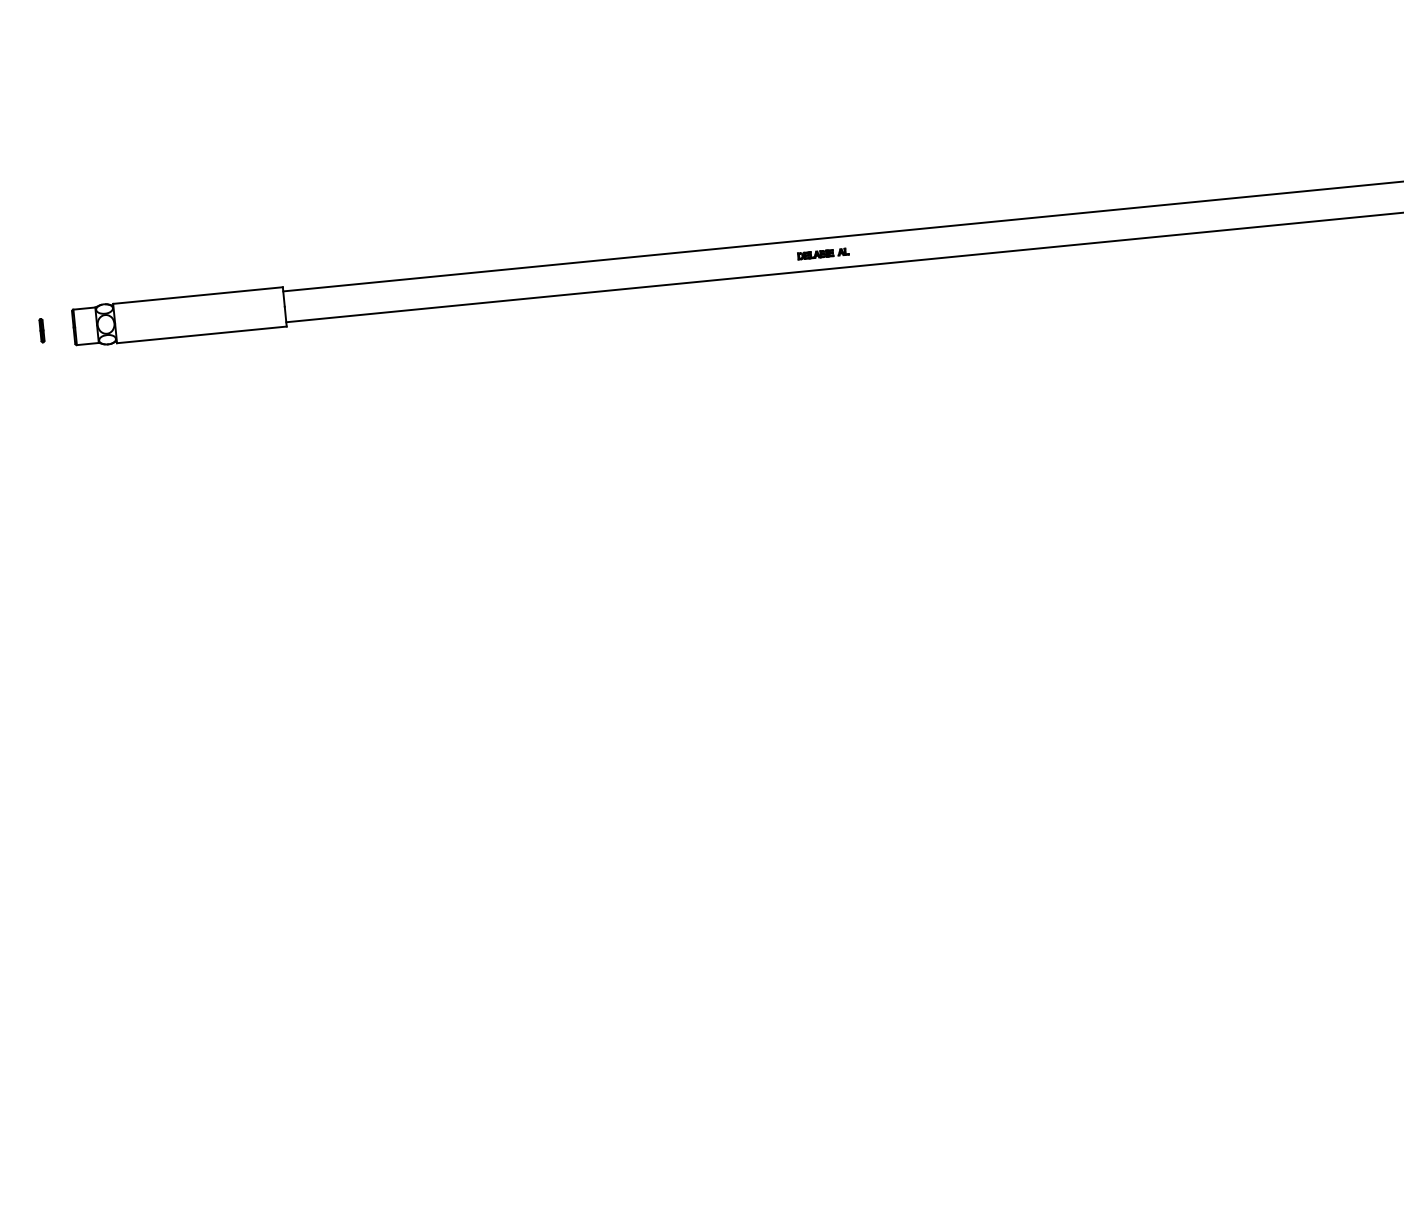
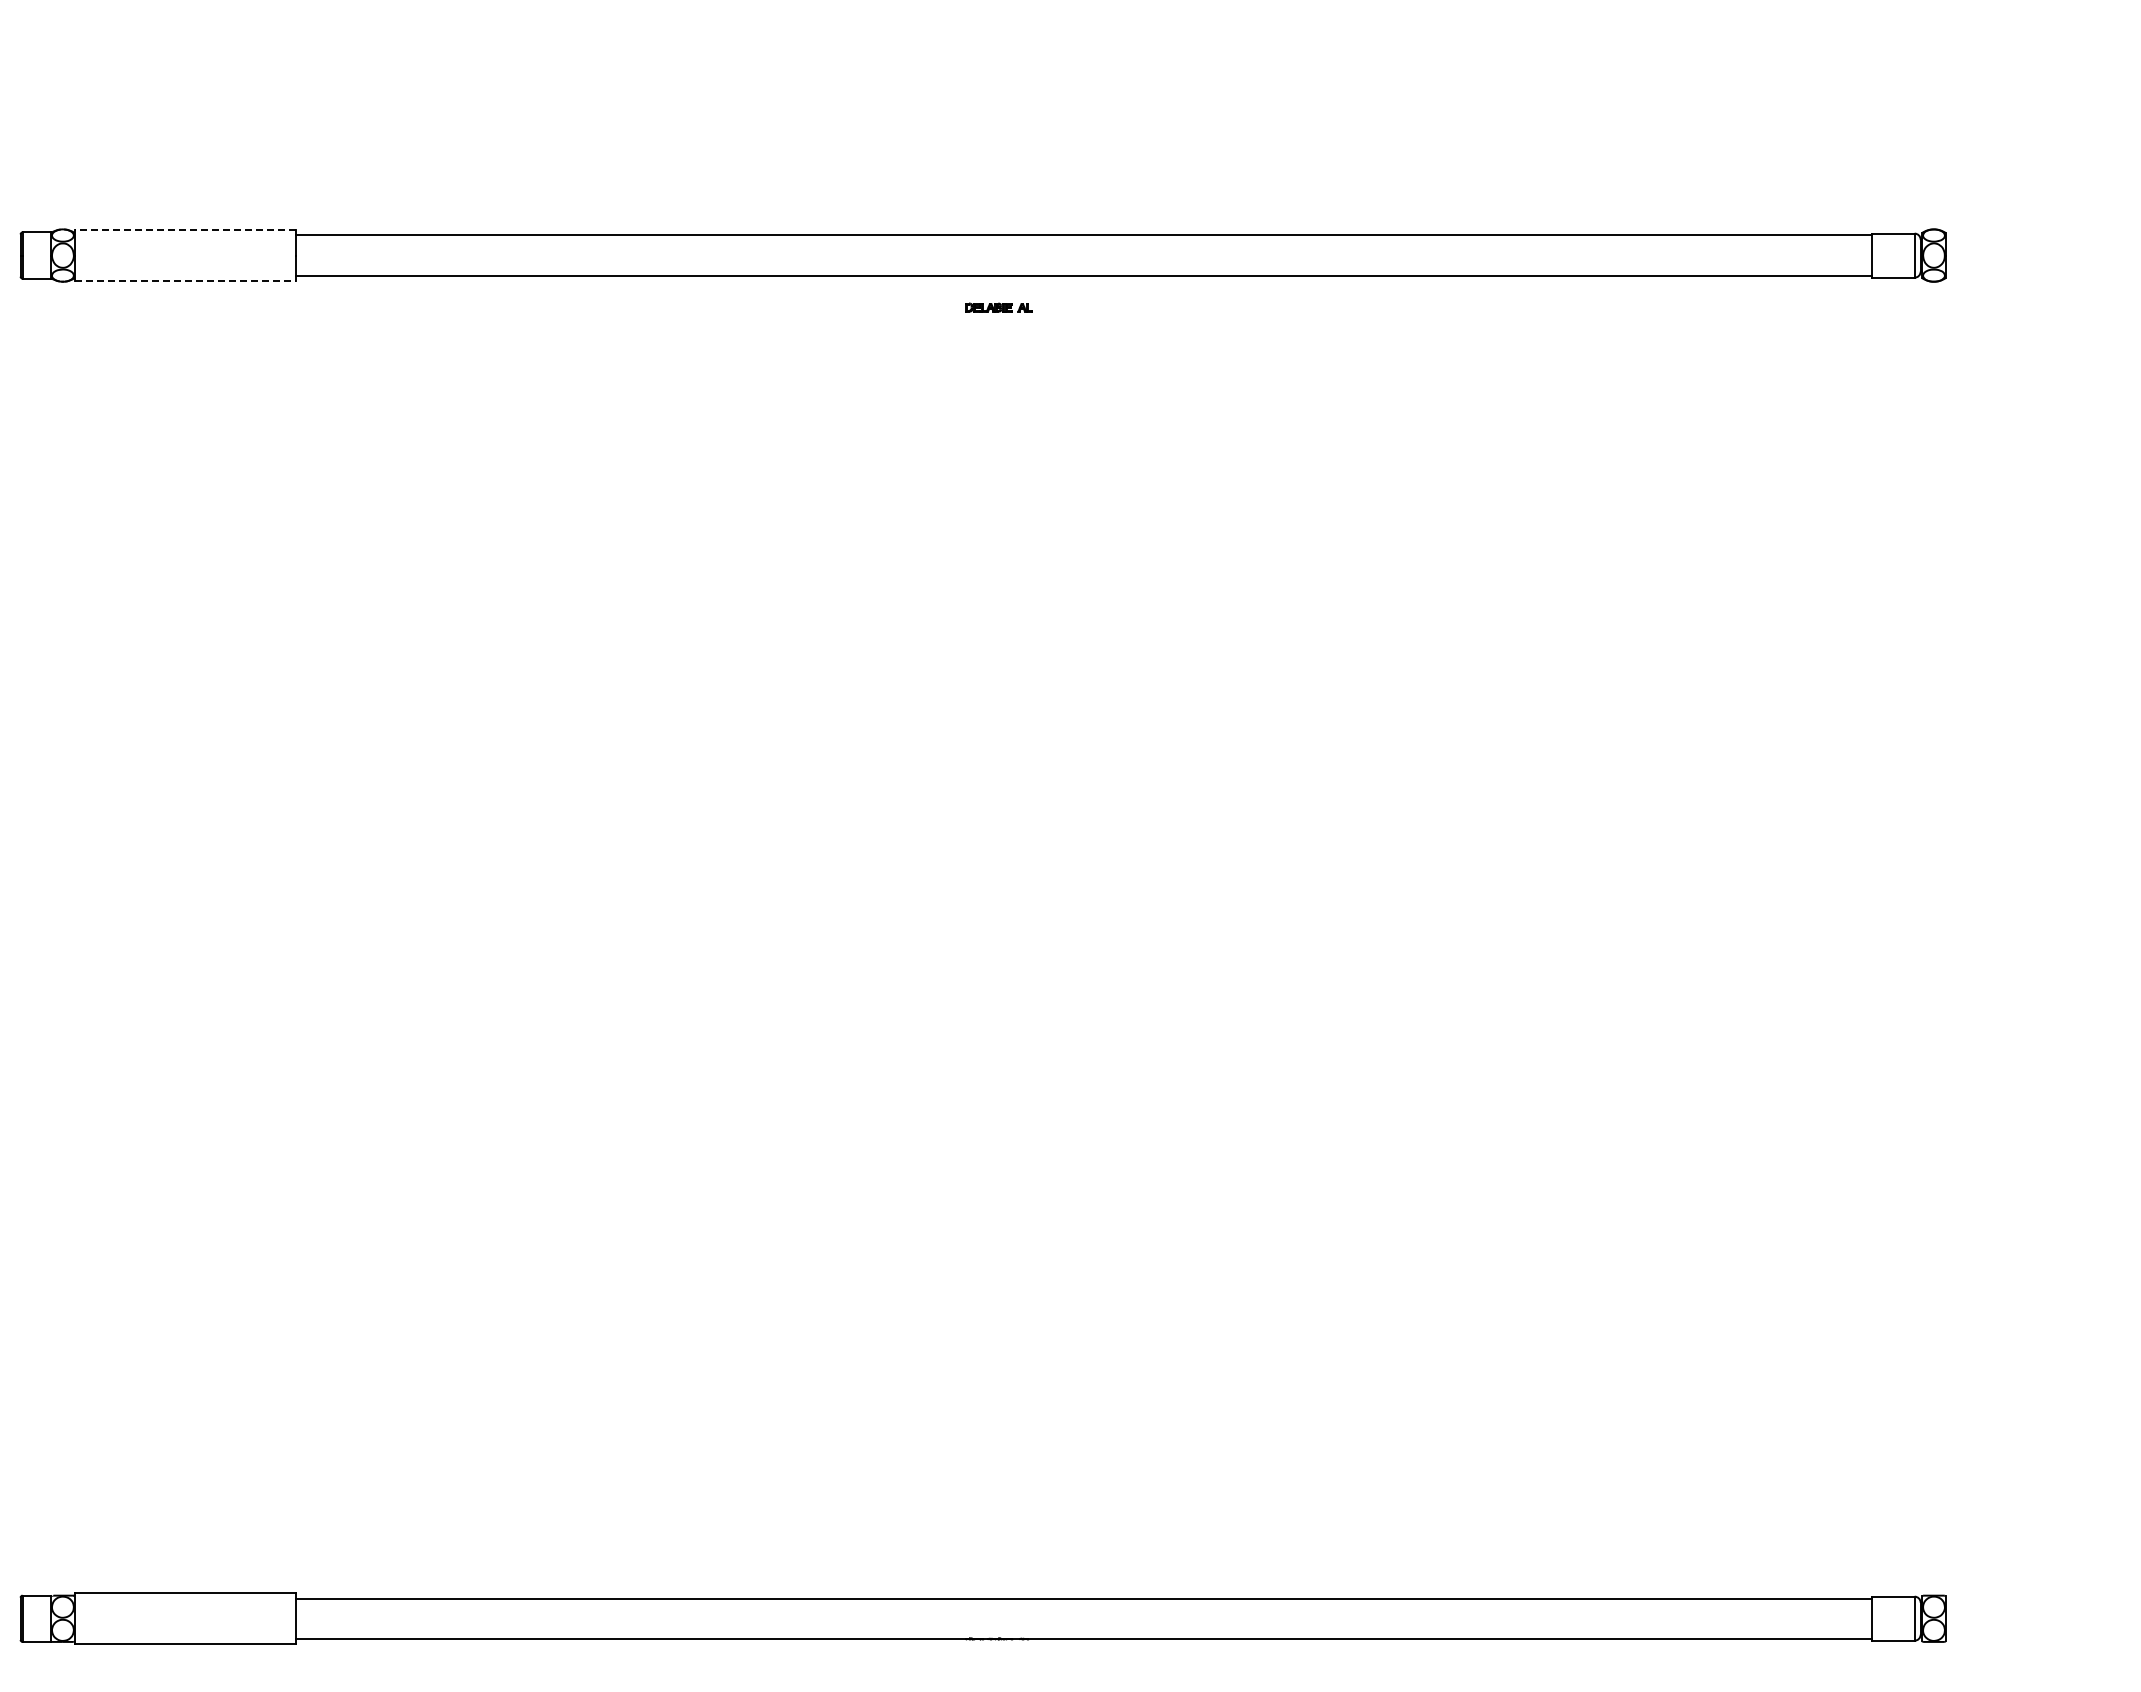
part: (823, 254) -> (998, 307), moved
line: (198, 295) -> (185, 229), solid -> dashed
line: (201, 335) -> (185, 281), solid -> dashed

